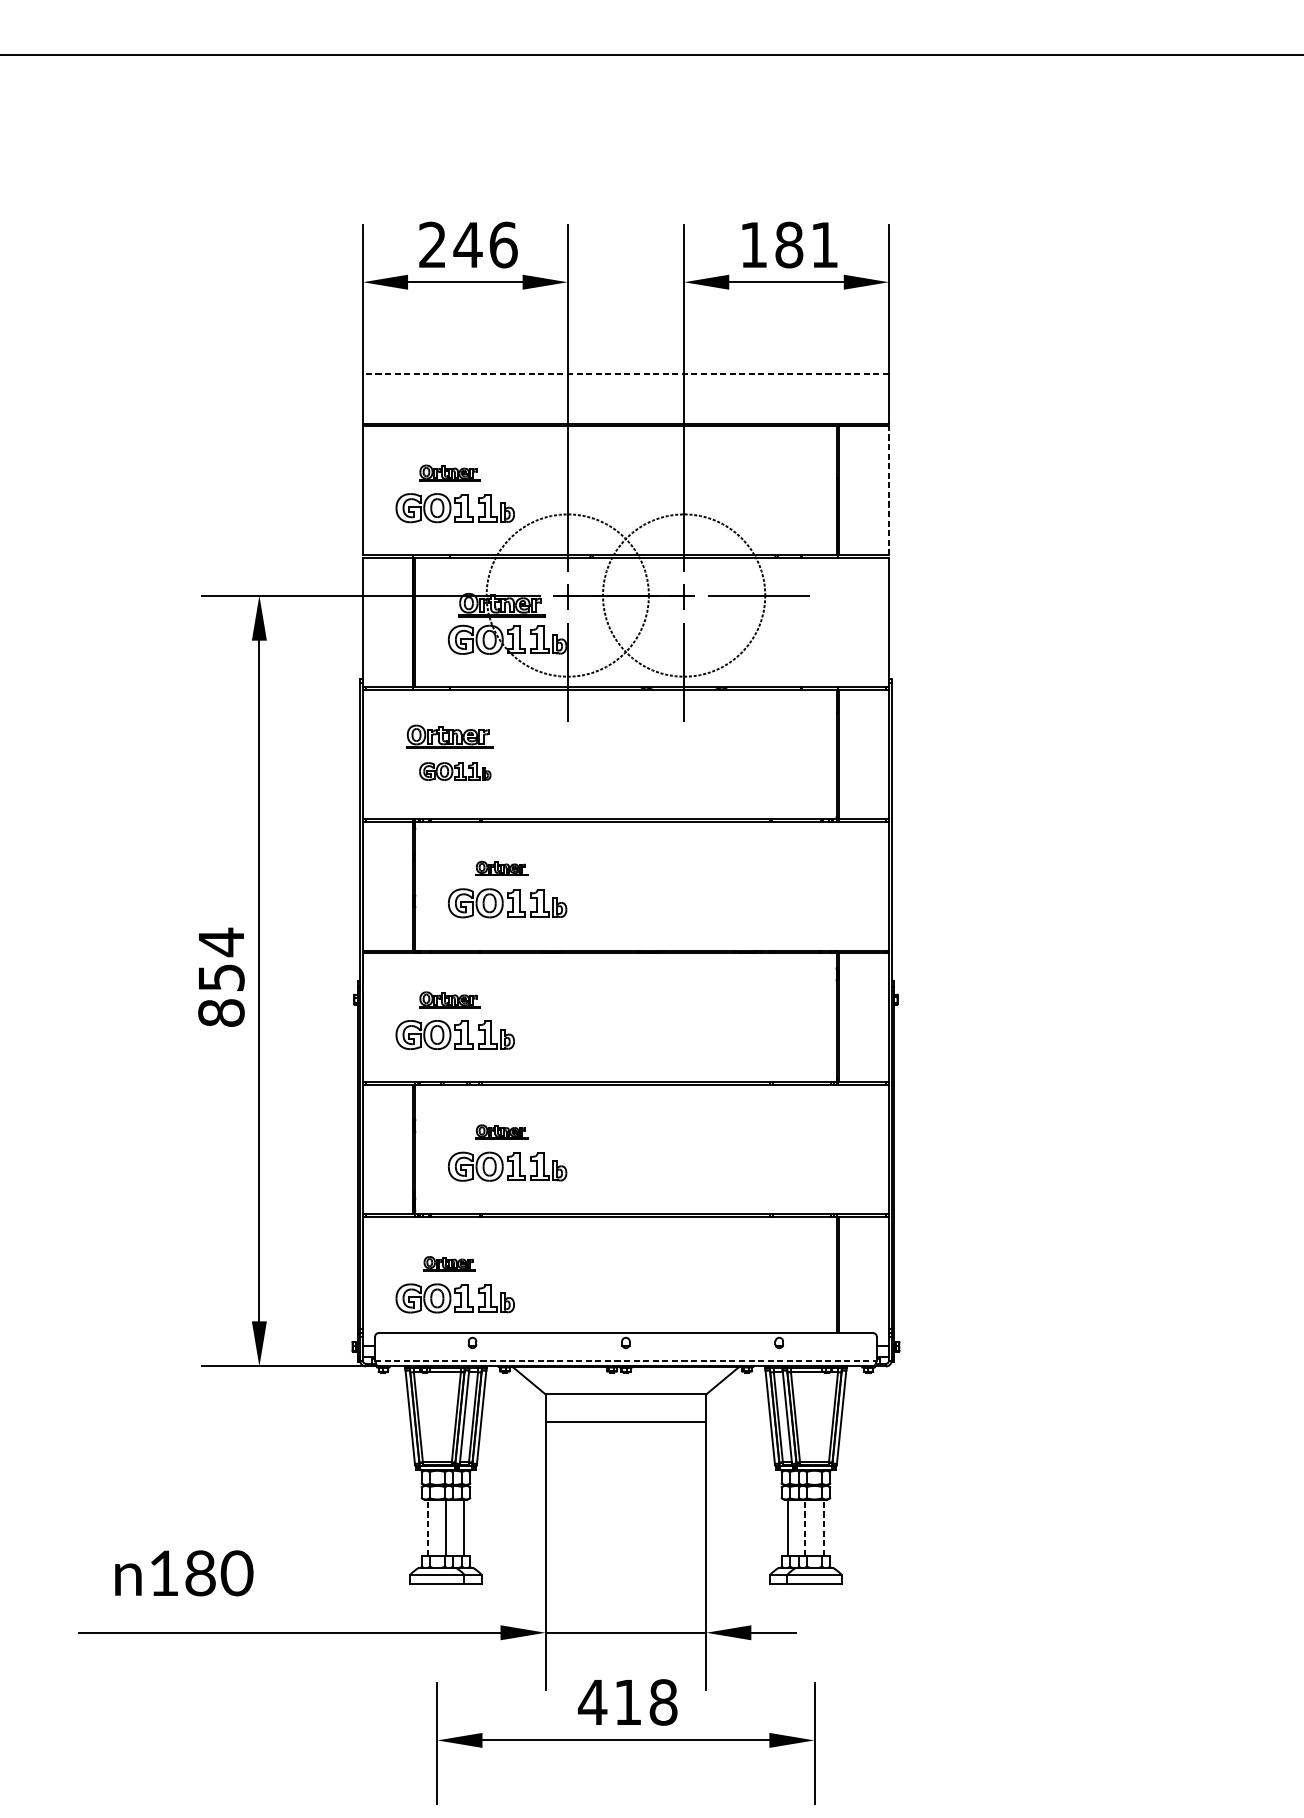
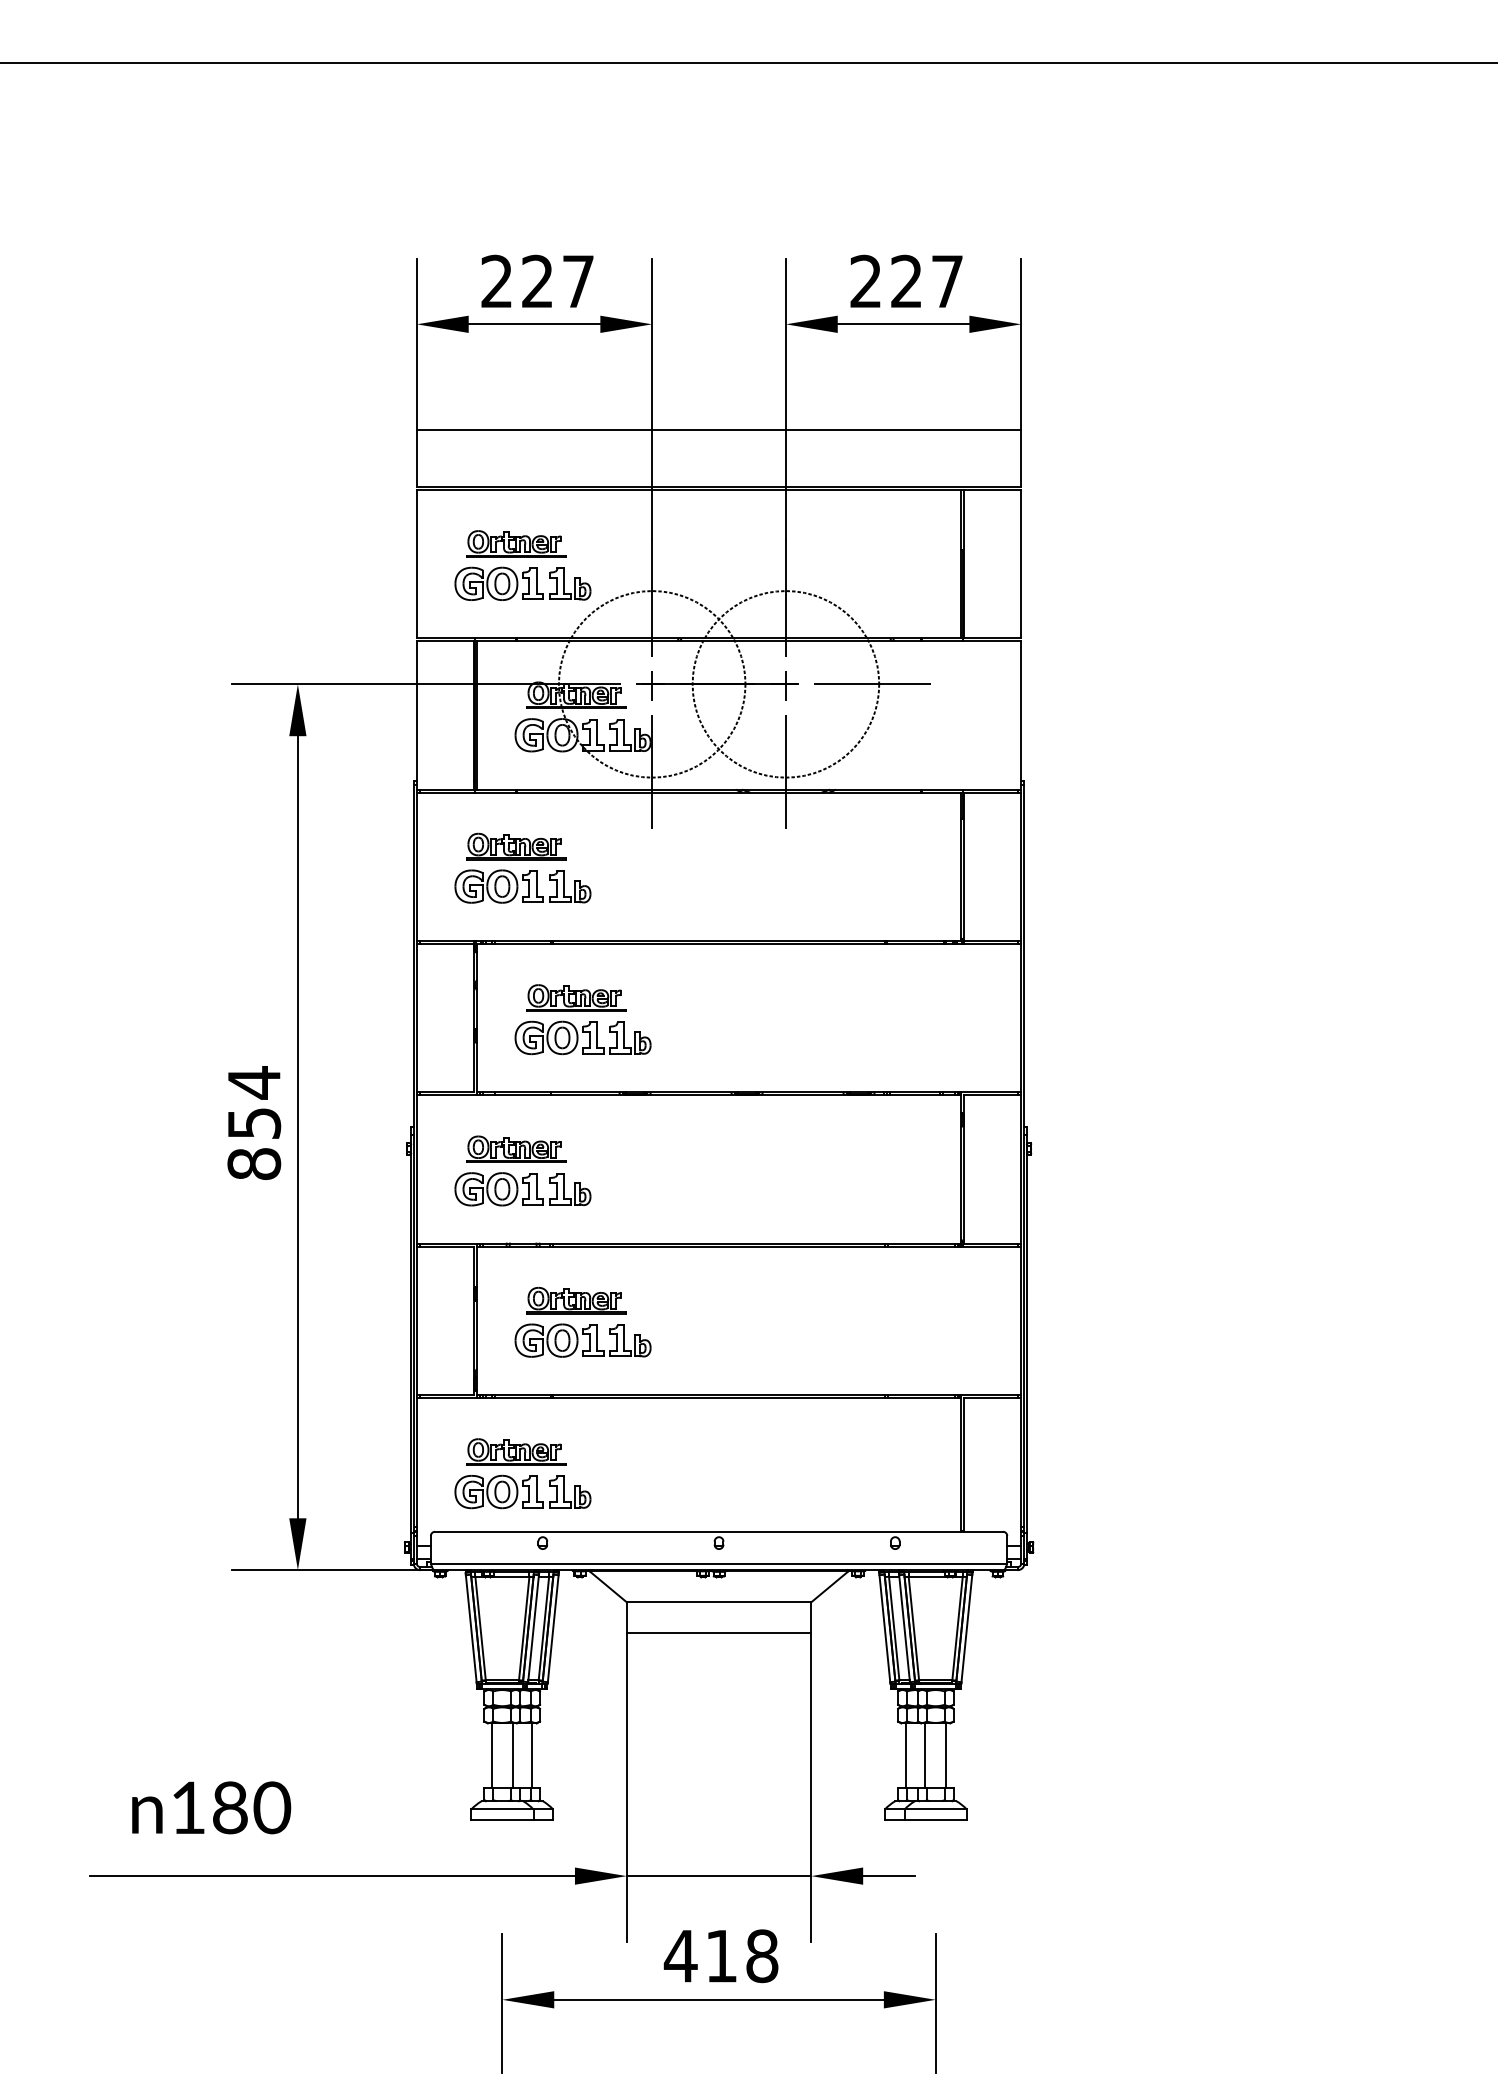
text: (485, 244) -> (557, 281), 246 -> 227
text: (789, 244) -> (906, 281), 181 -> 227
line: (625, 373) -> (718, 429), dashed -> solid
part: (449, 472) -> (516, 543), size x1.43
line: (889, 490) -> (1021, 563), dashed -> solid
part: (454, 771) -> (522, 886), size x1.67
part: (501, 868) -> (576, 997), size x1.67
part: (449, 999) -> (516, 1148), size x1.43
part: (501, 1131) -> (576, 1300), size x1.67
part: (449, 1263) -> (516, 1451), size x1.67
line: (626, 1360) -> (719, 1563), dashed -> solid
line: (428, 1527) -> (492, 1755), dashed -> solid
line: (805, 1527) -> (925, 1755), dashed -> solid
line: (823, 1527) -> (946, 1755), dashed -> solid

